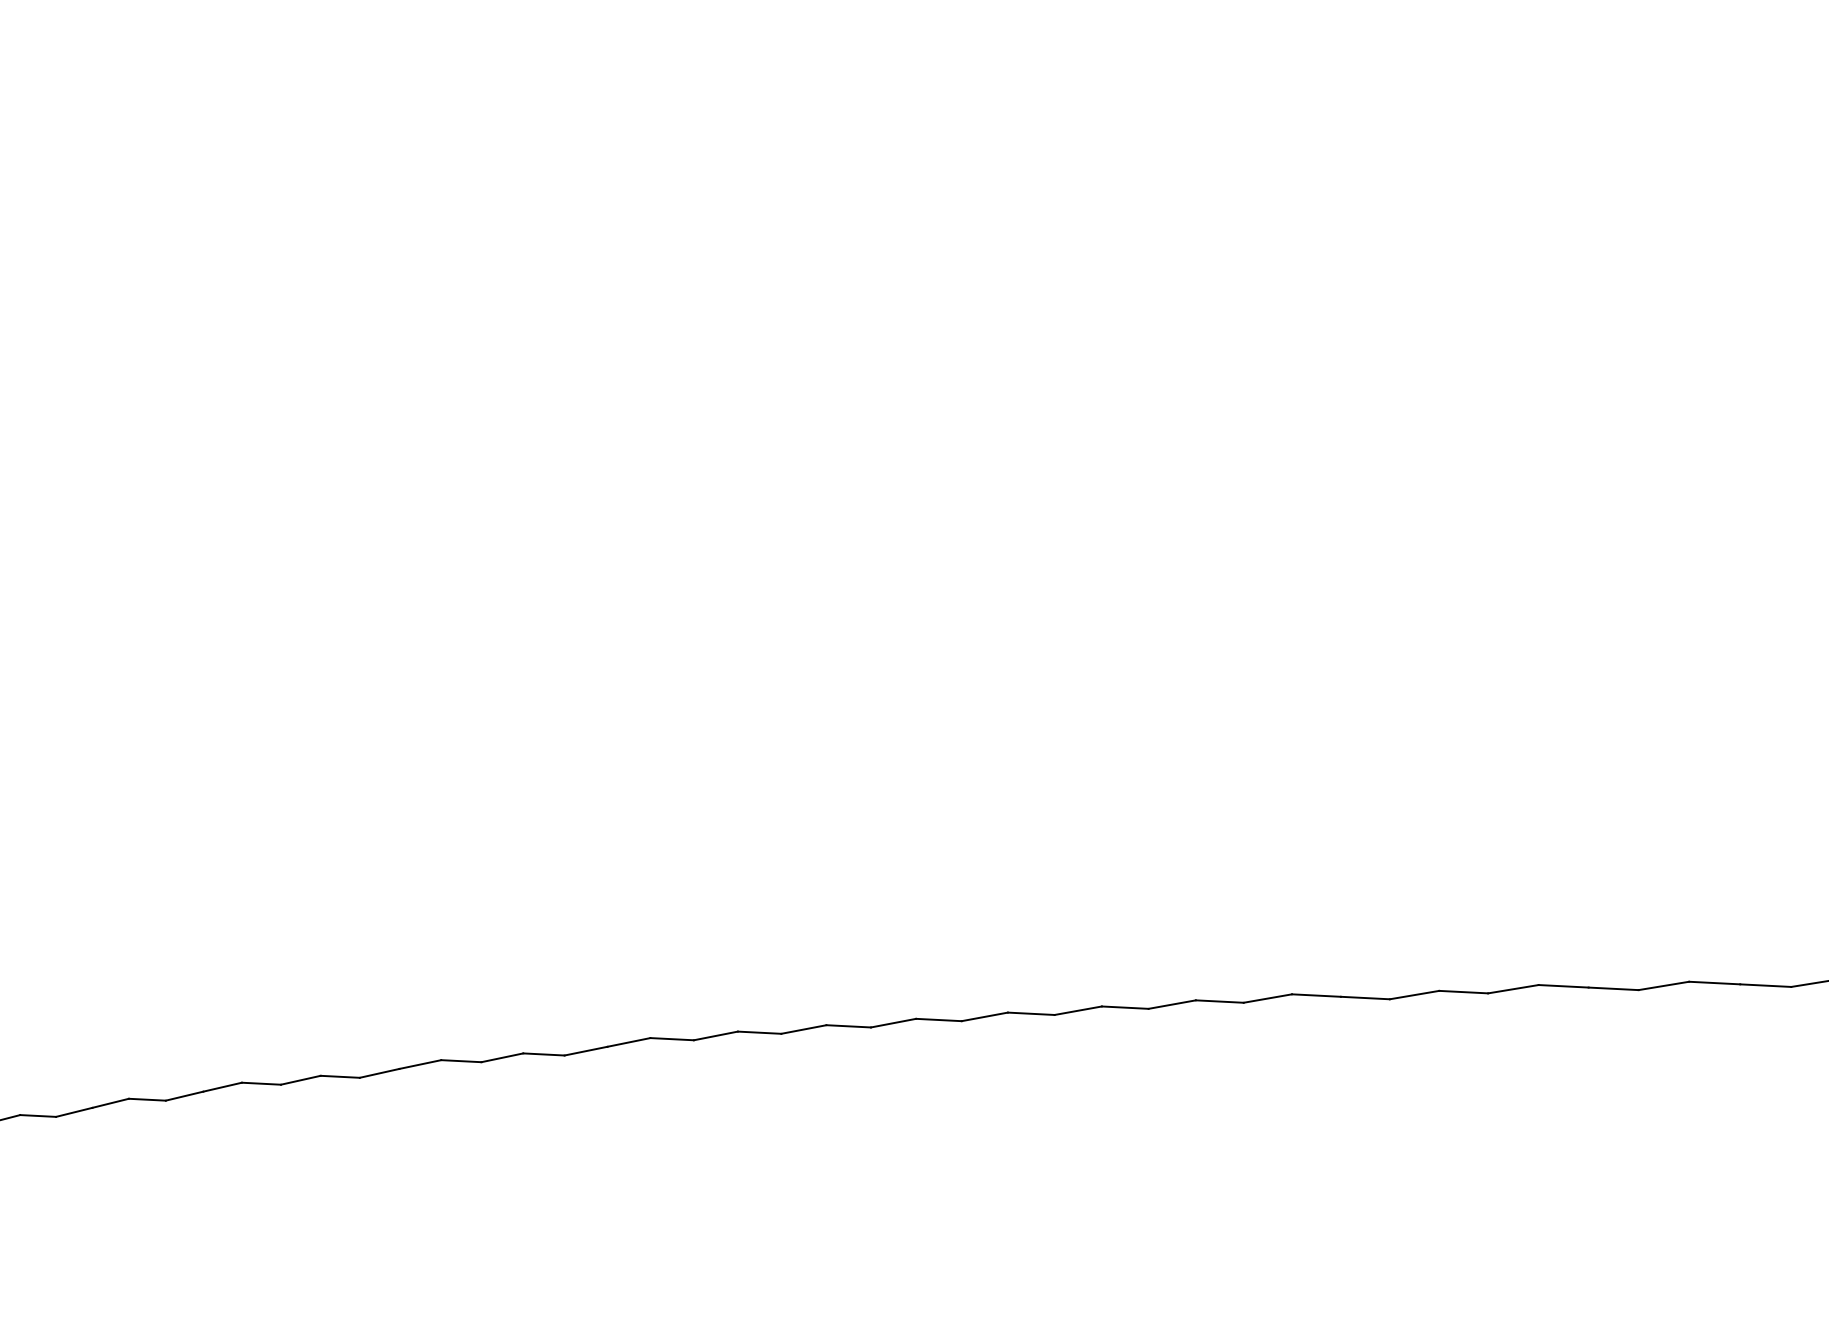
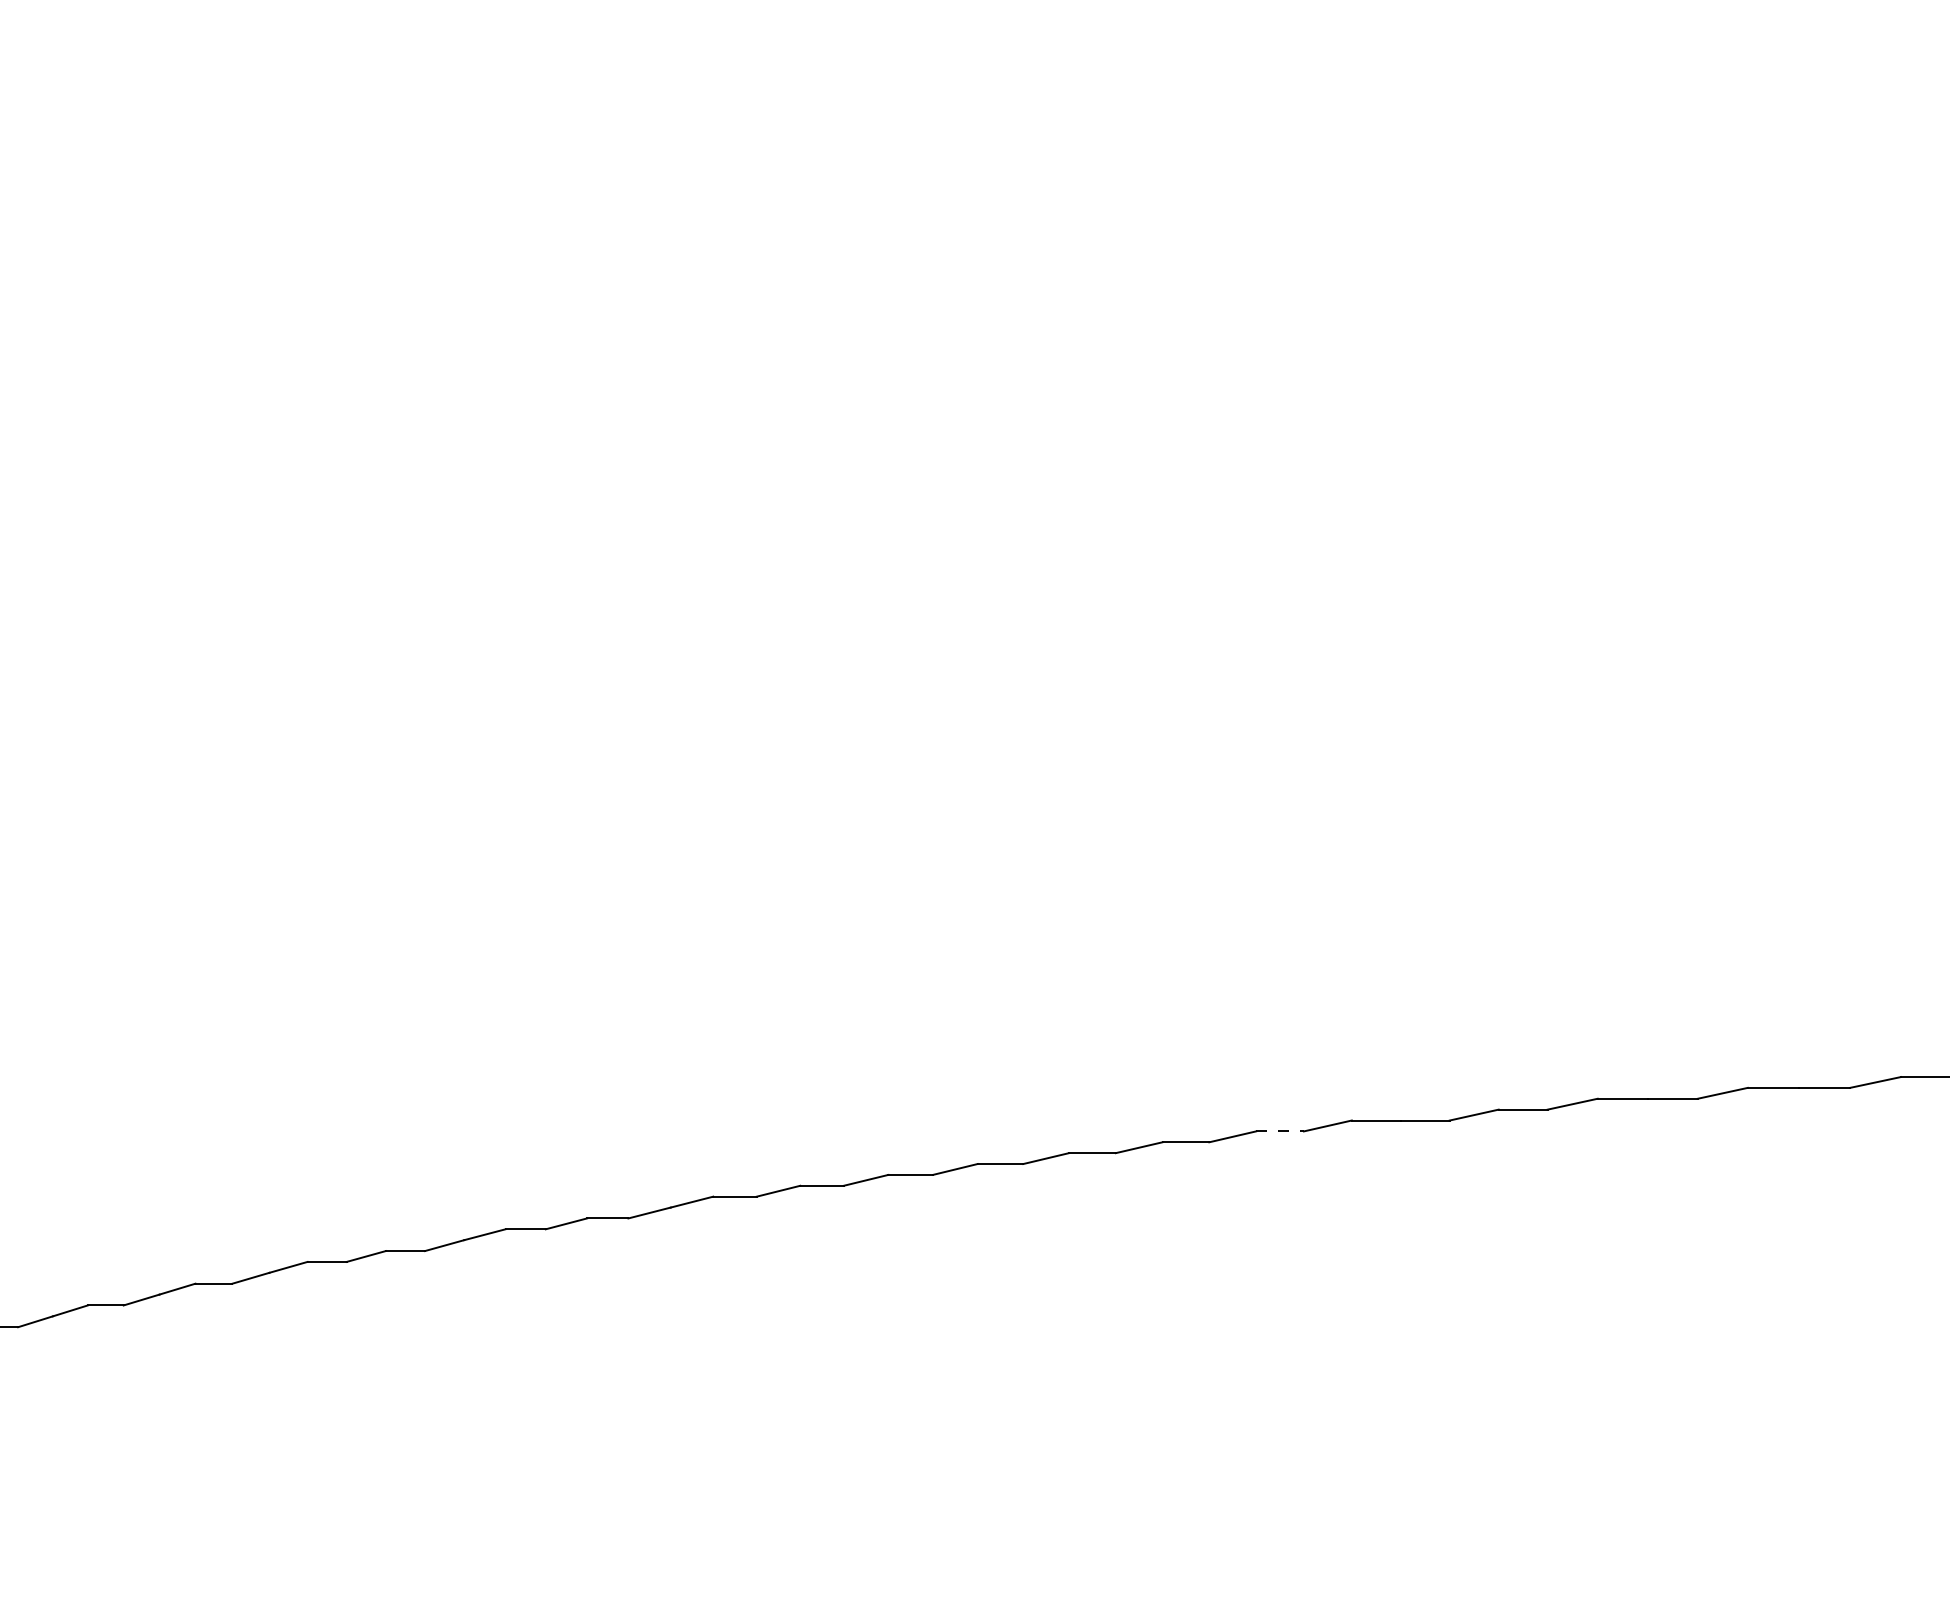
line: (1220, 1001) -> (1280, 1131), solid -> dashed

